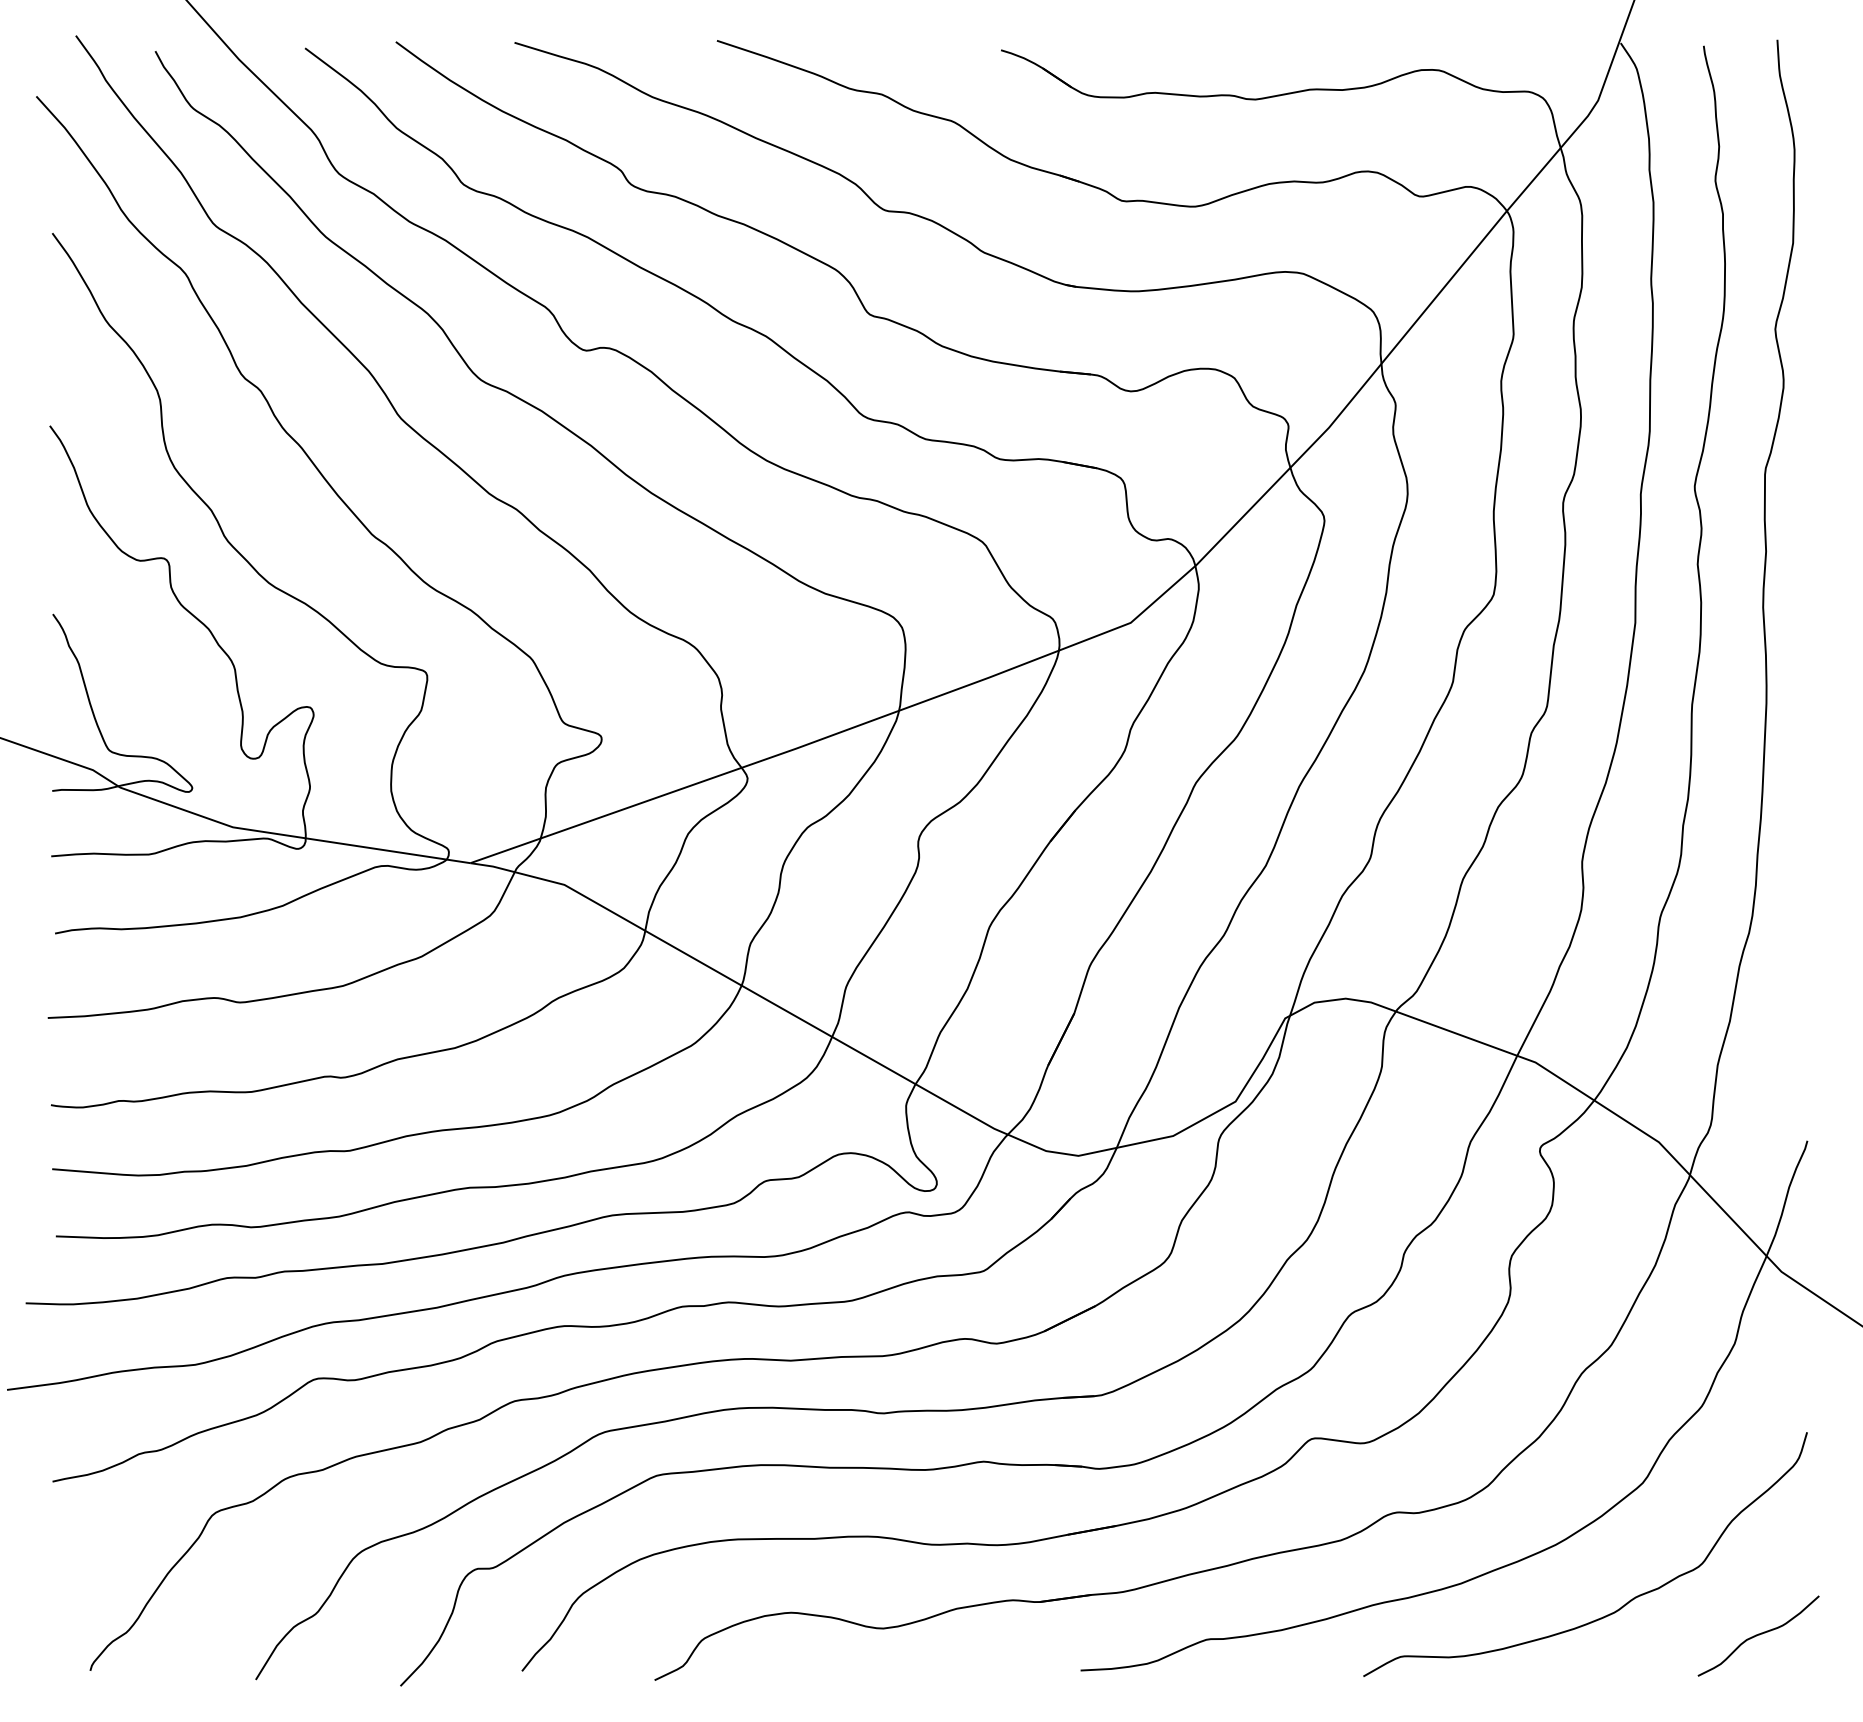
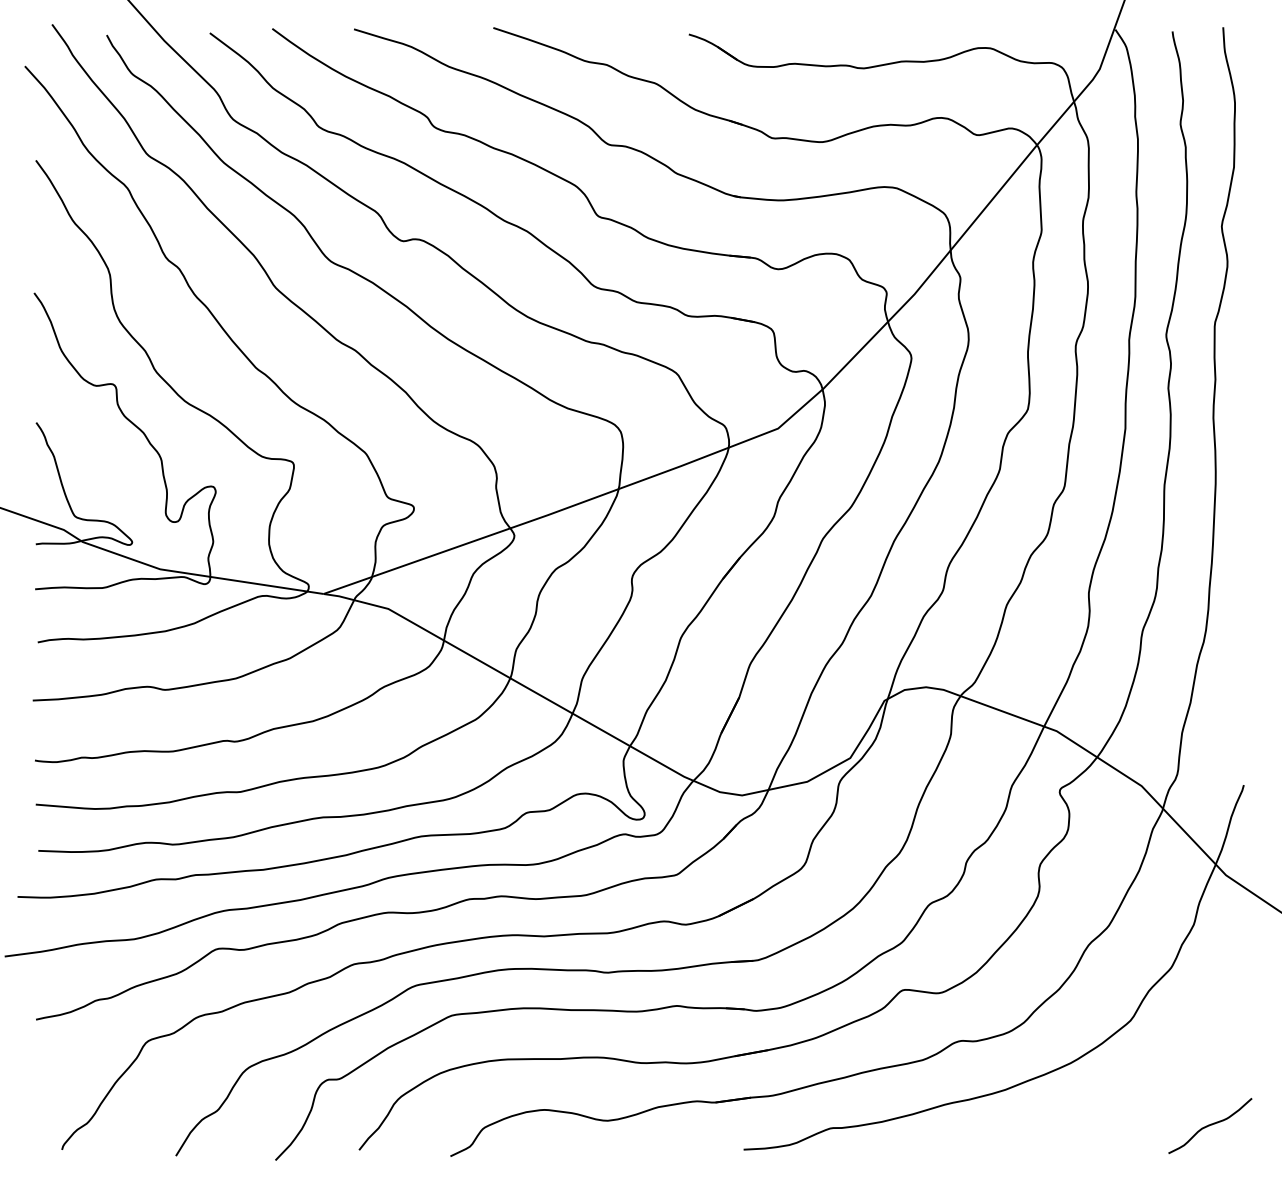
curve: (1622, 1604) -> (1116, 1104), removed

